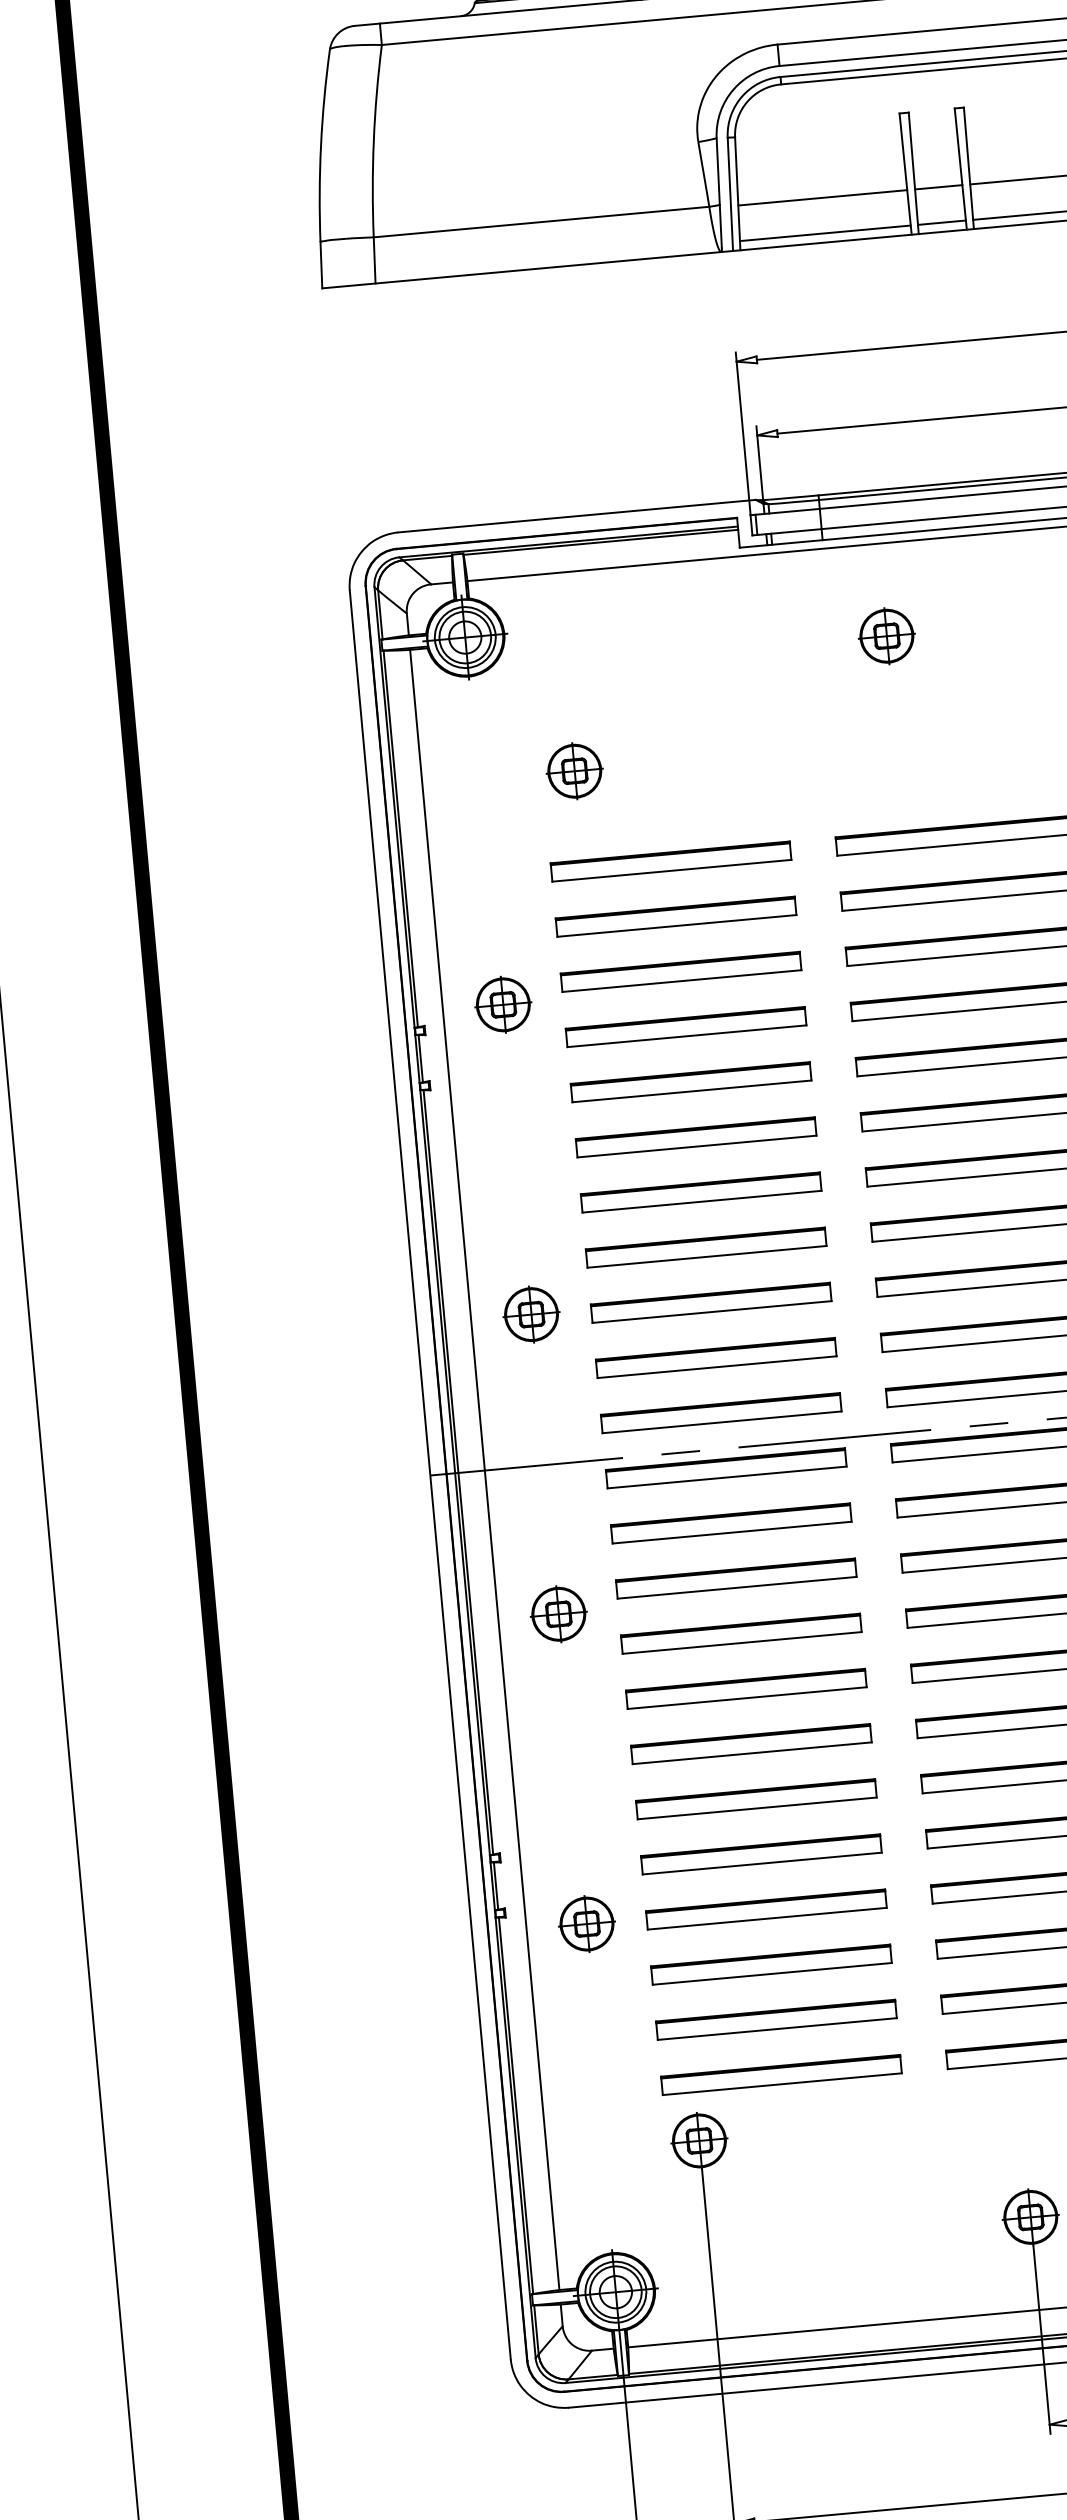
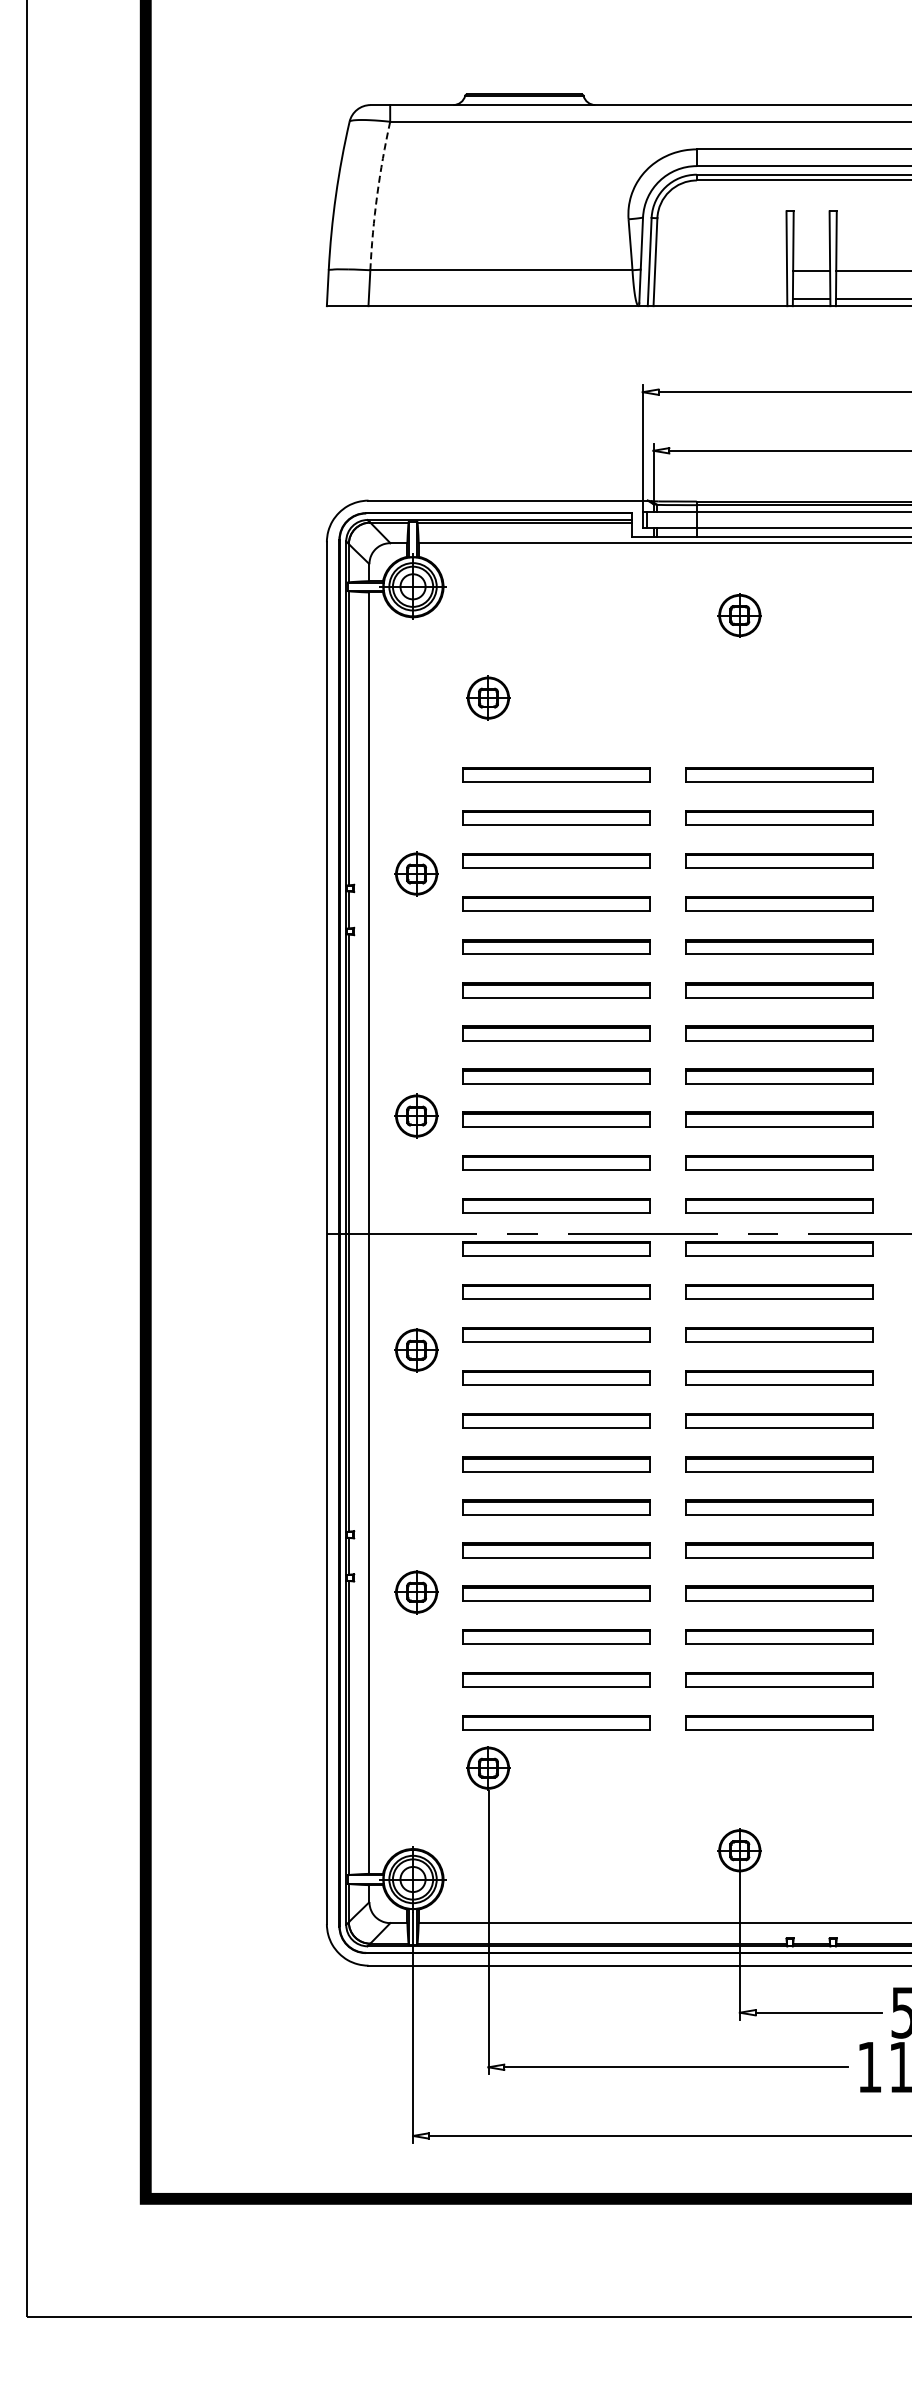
arc: (374, 140) -> (377, 195), solid -> dashed
line: (823, 198) -> (721, 271), removed
line: (825, 232) -> (720, 298), removed

